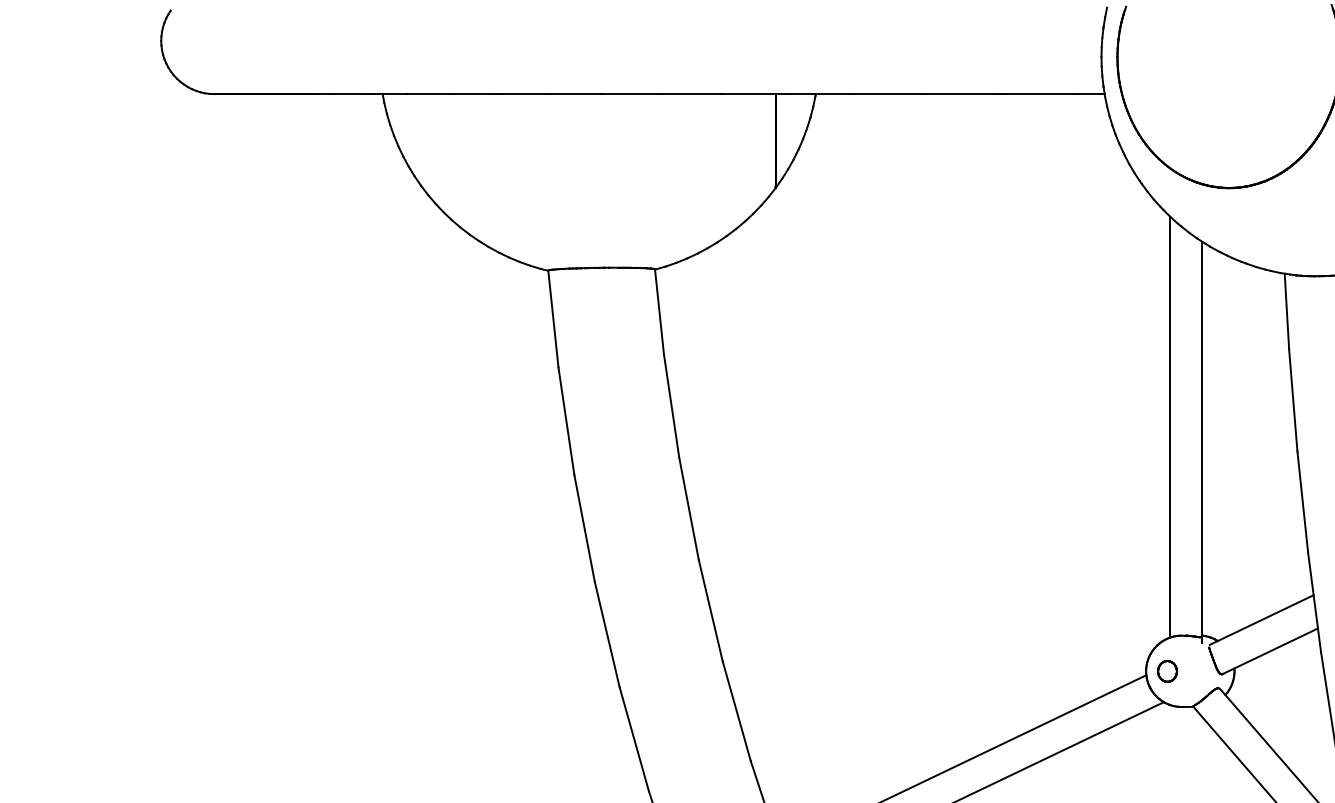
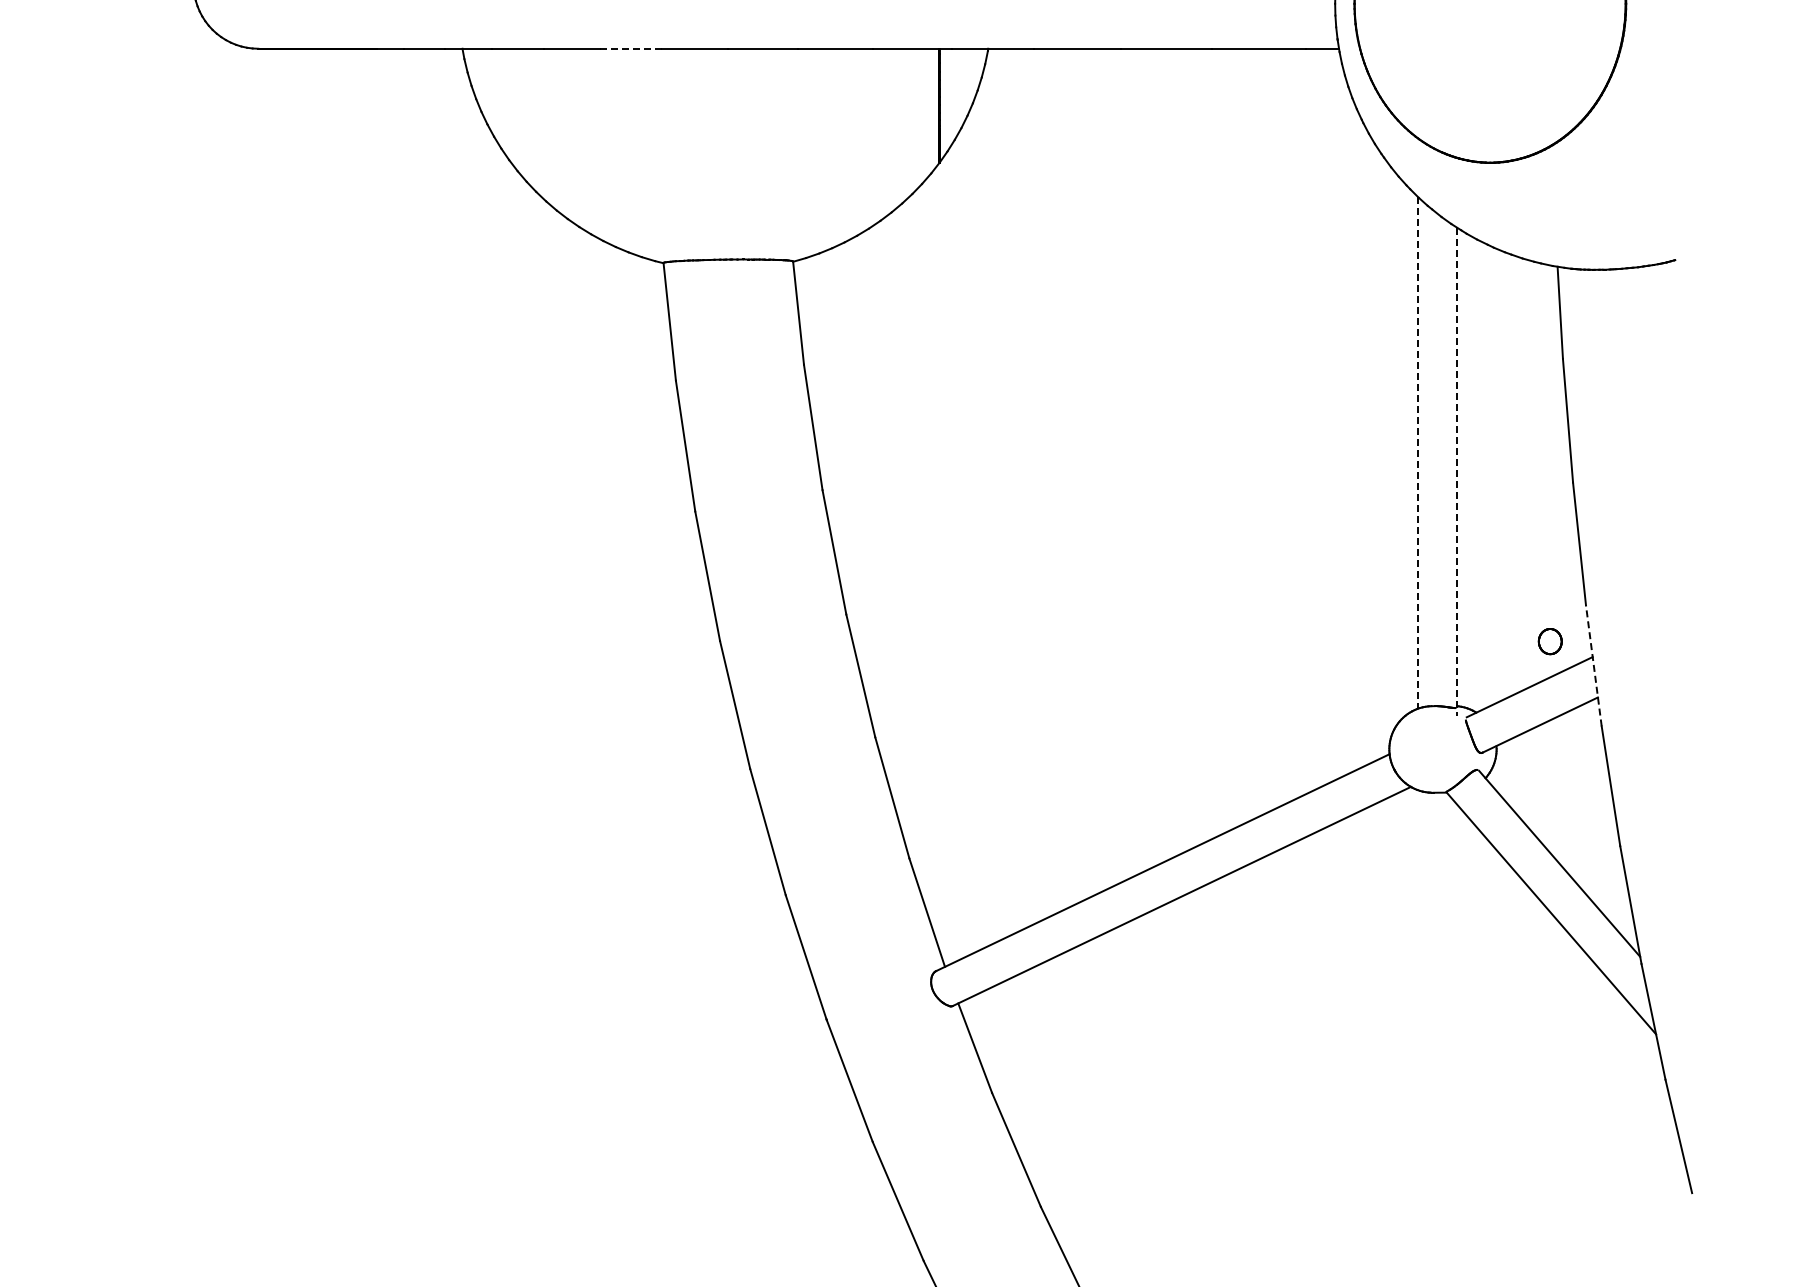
line: (521, 93) -> (630, 48), solid -> dashed
line: (1170, 427) -> (1418, 453), solid -> dashed
line: (1202, 442) -> (1457, 471), solid -> dashed
line: (1314, 602) -> (1593, 665), solid -> dashed
part: (1166, 671) -> (1549, 641), moved

